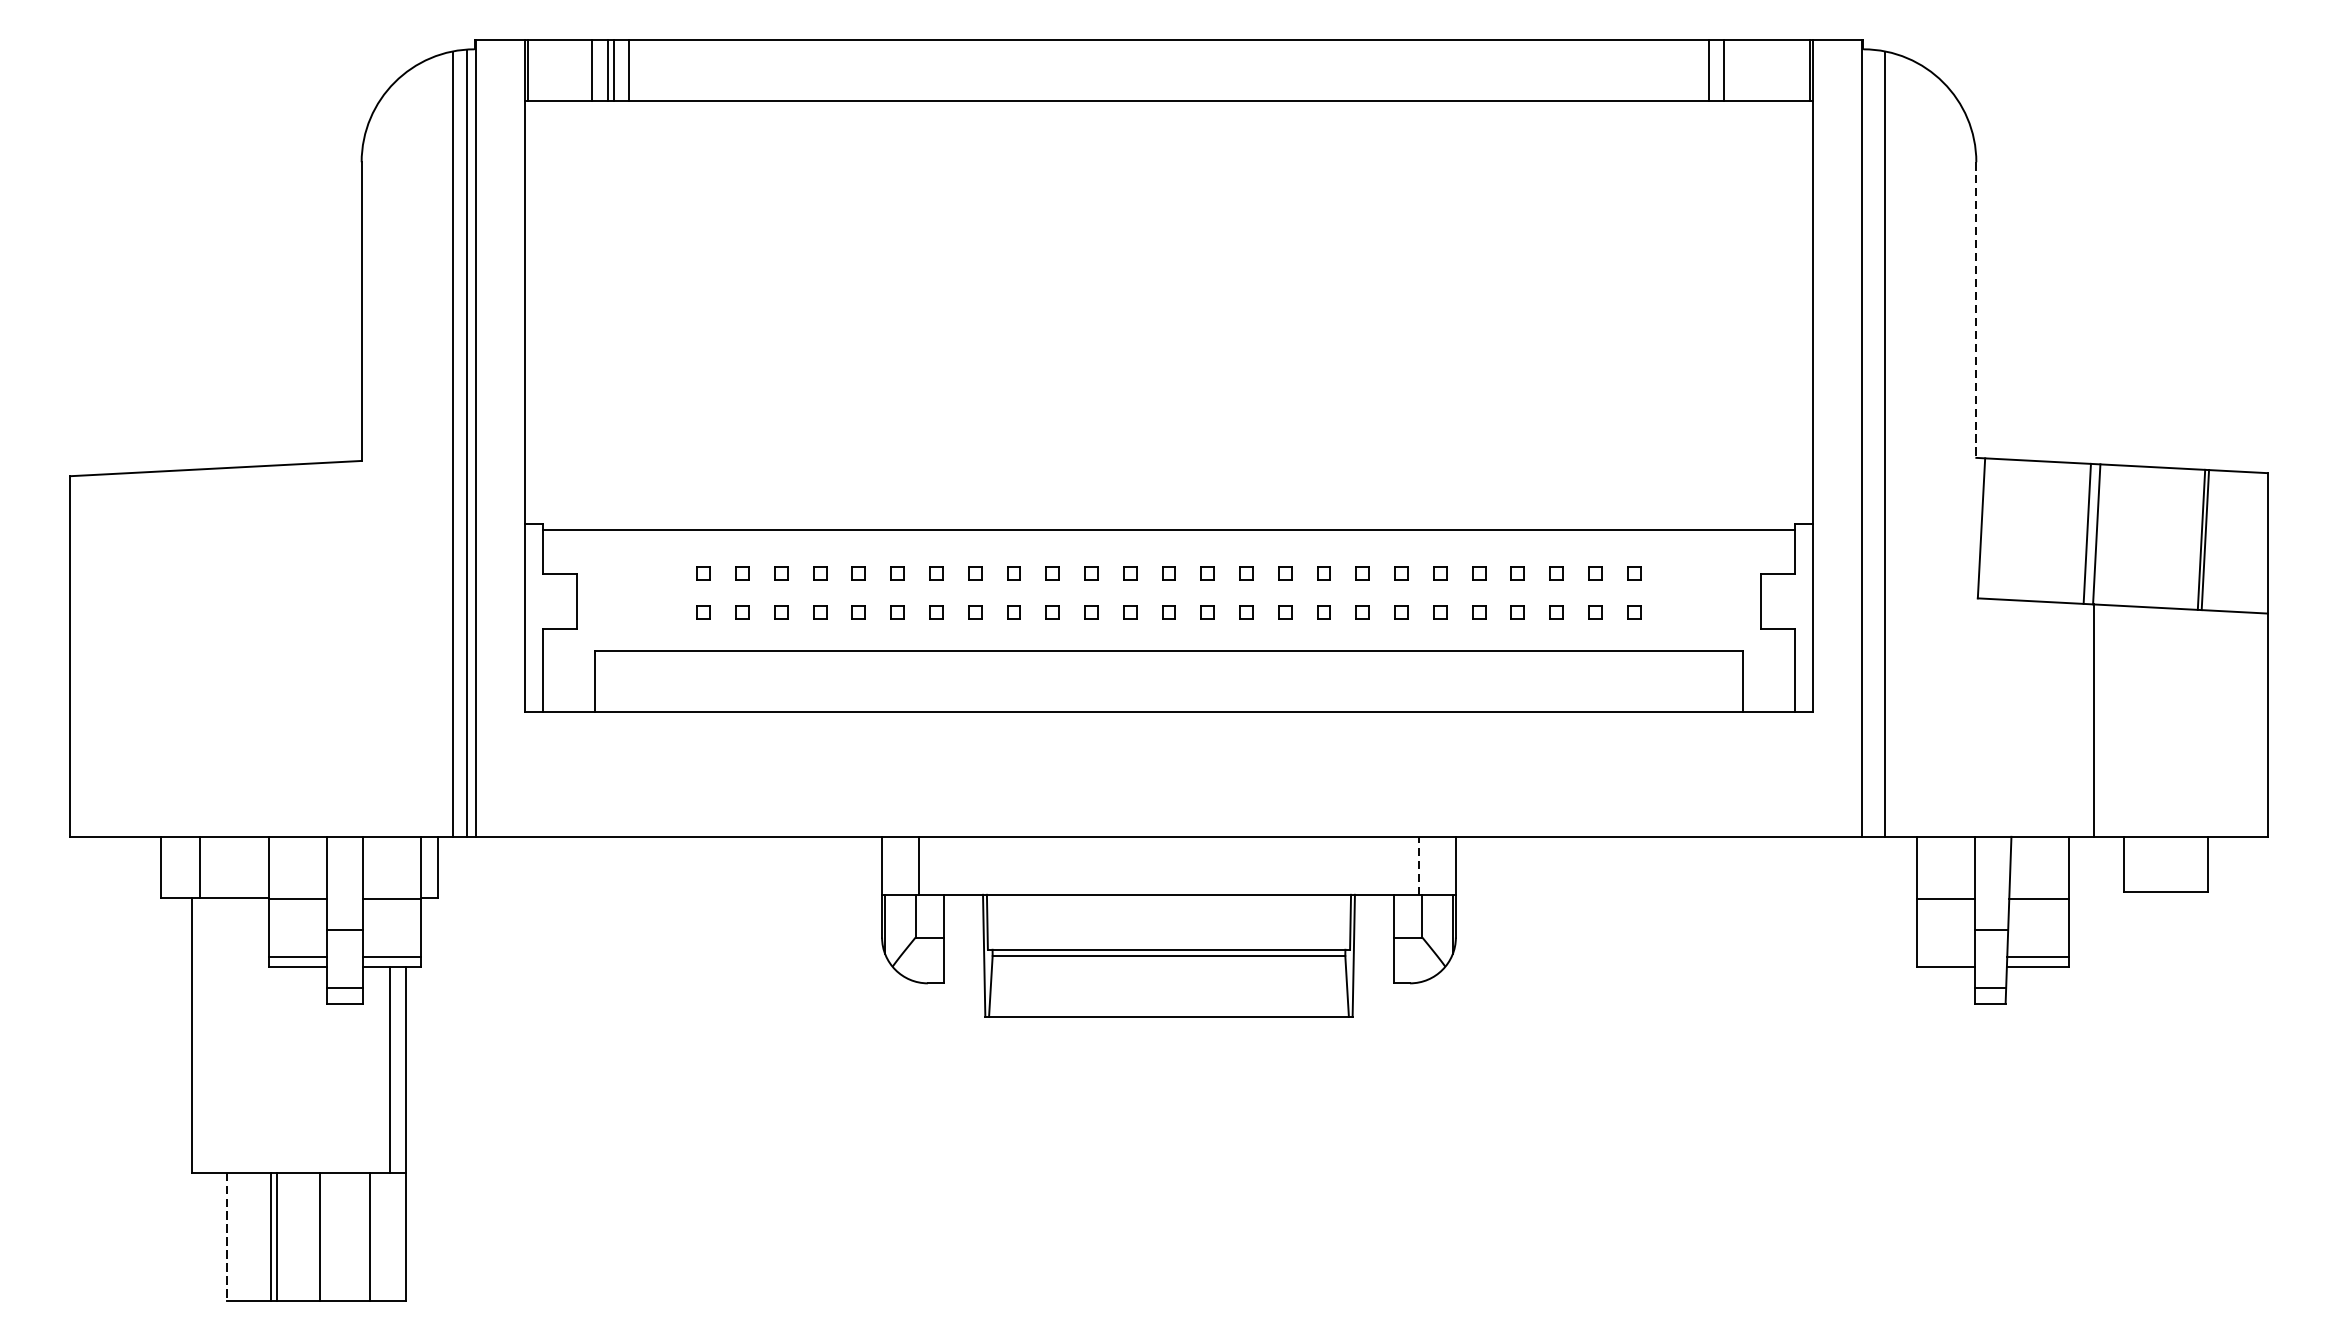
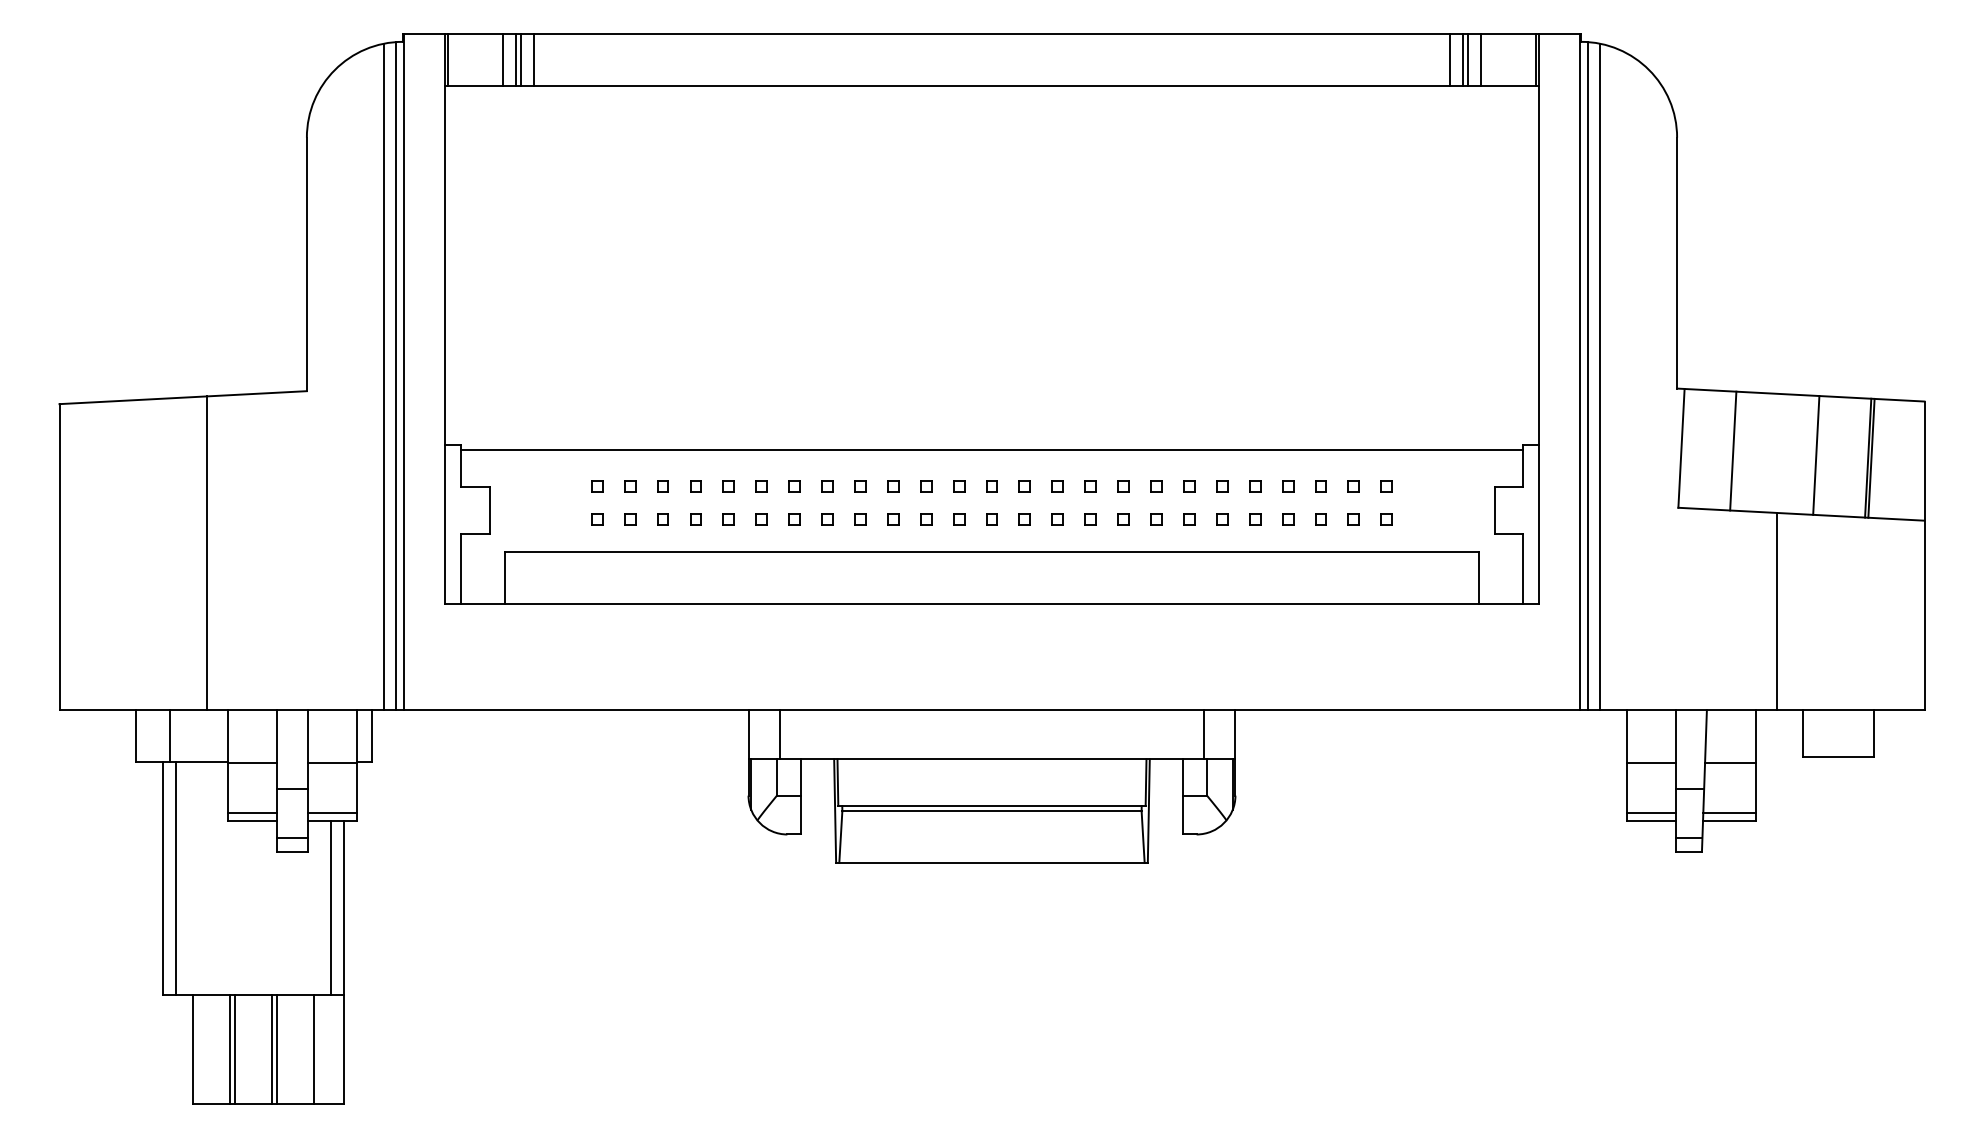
line: (1730, 70) -> (1468, 59), added
line: (1745, 70) -> (1481, 59), added
line: (1976, 310) -> (1677, 263), dashed -> solid
line: (1870, 443) -> (1587, 376), added
line: (2087, 533) -> (1733, 450), moved
line: (2096, 534) -> (1816, 455), moved
line: (243, 652) -> (206, 553), added
line: (1419, 865) -> (1204, 734), dashed -> solid
line: (1944, 957) -> (1650, 812), added
line: (206, 1035) -> (175, 878), added
line: (226, 1236) -> (192, 1049), dashed -> solid
line: (325, 1236) -> (276, 1049), added

